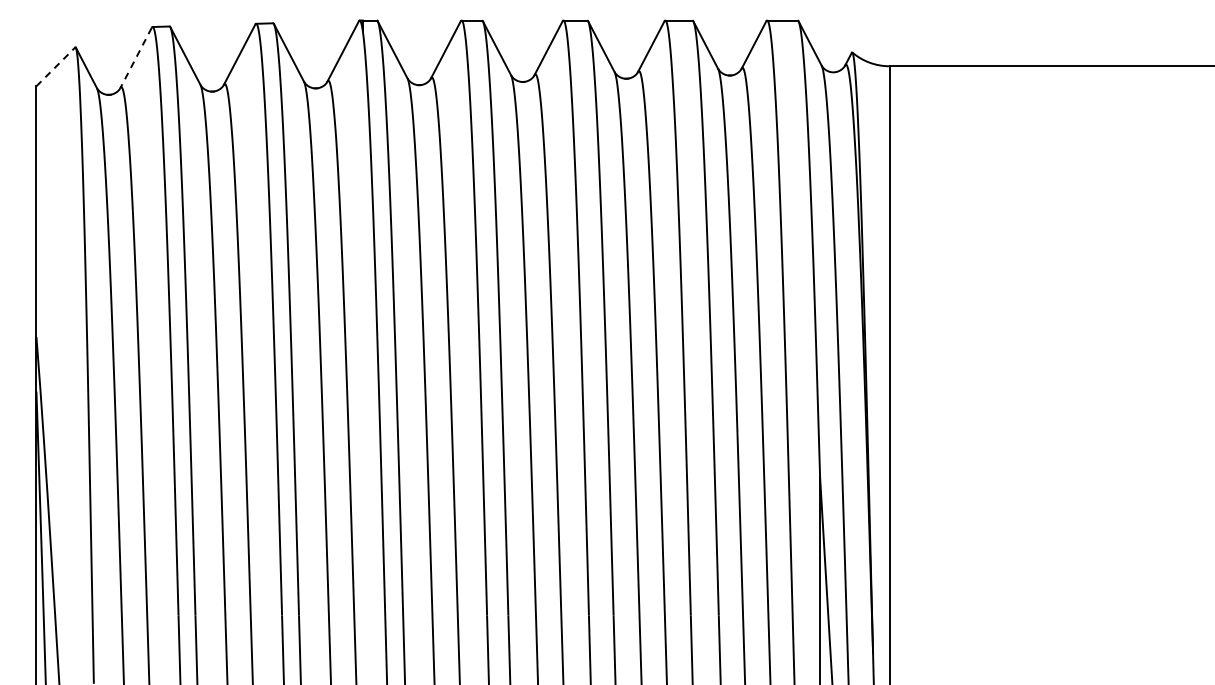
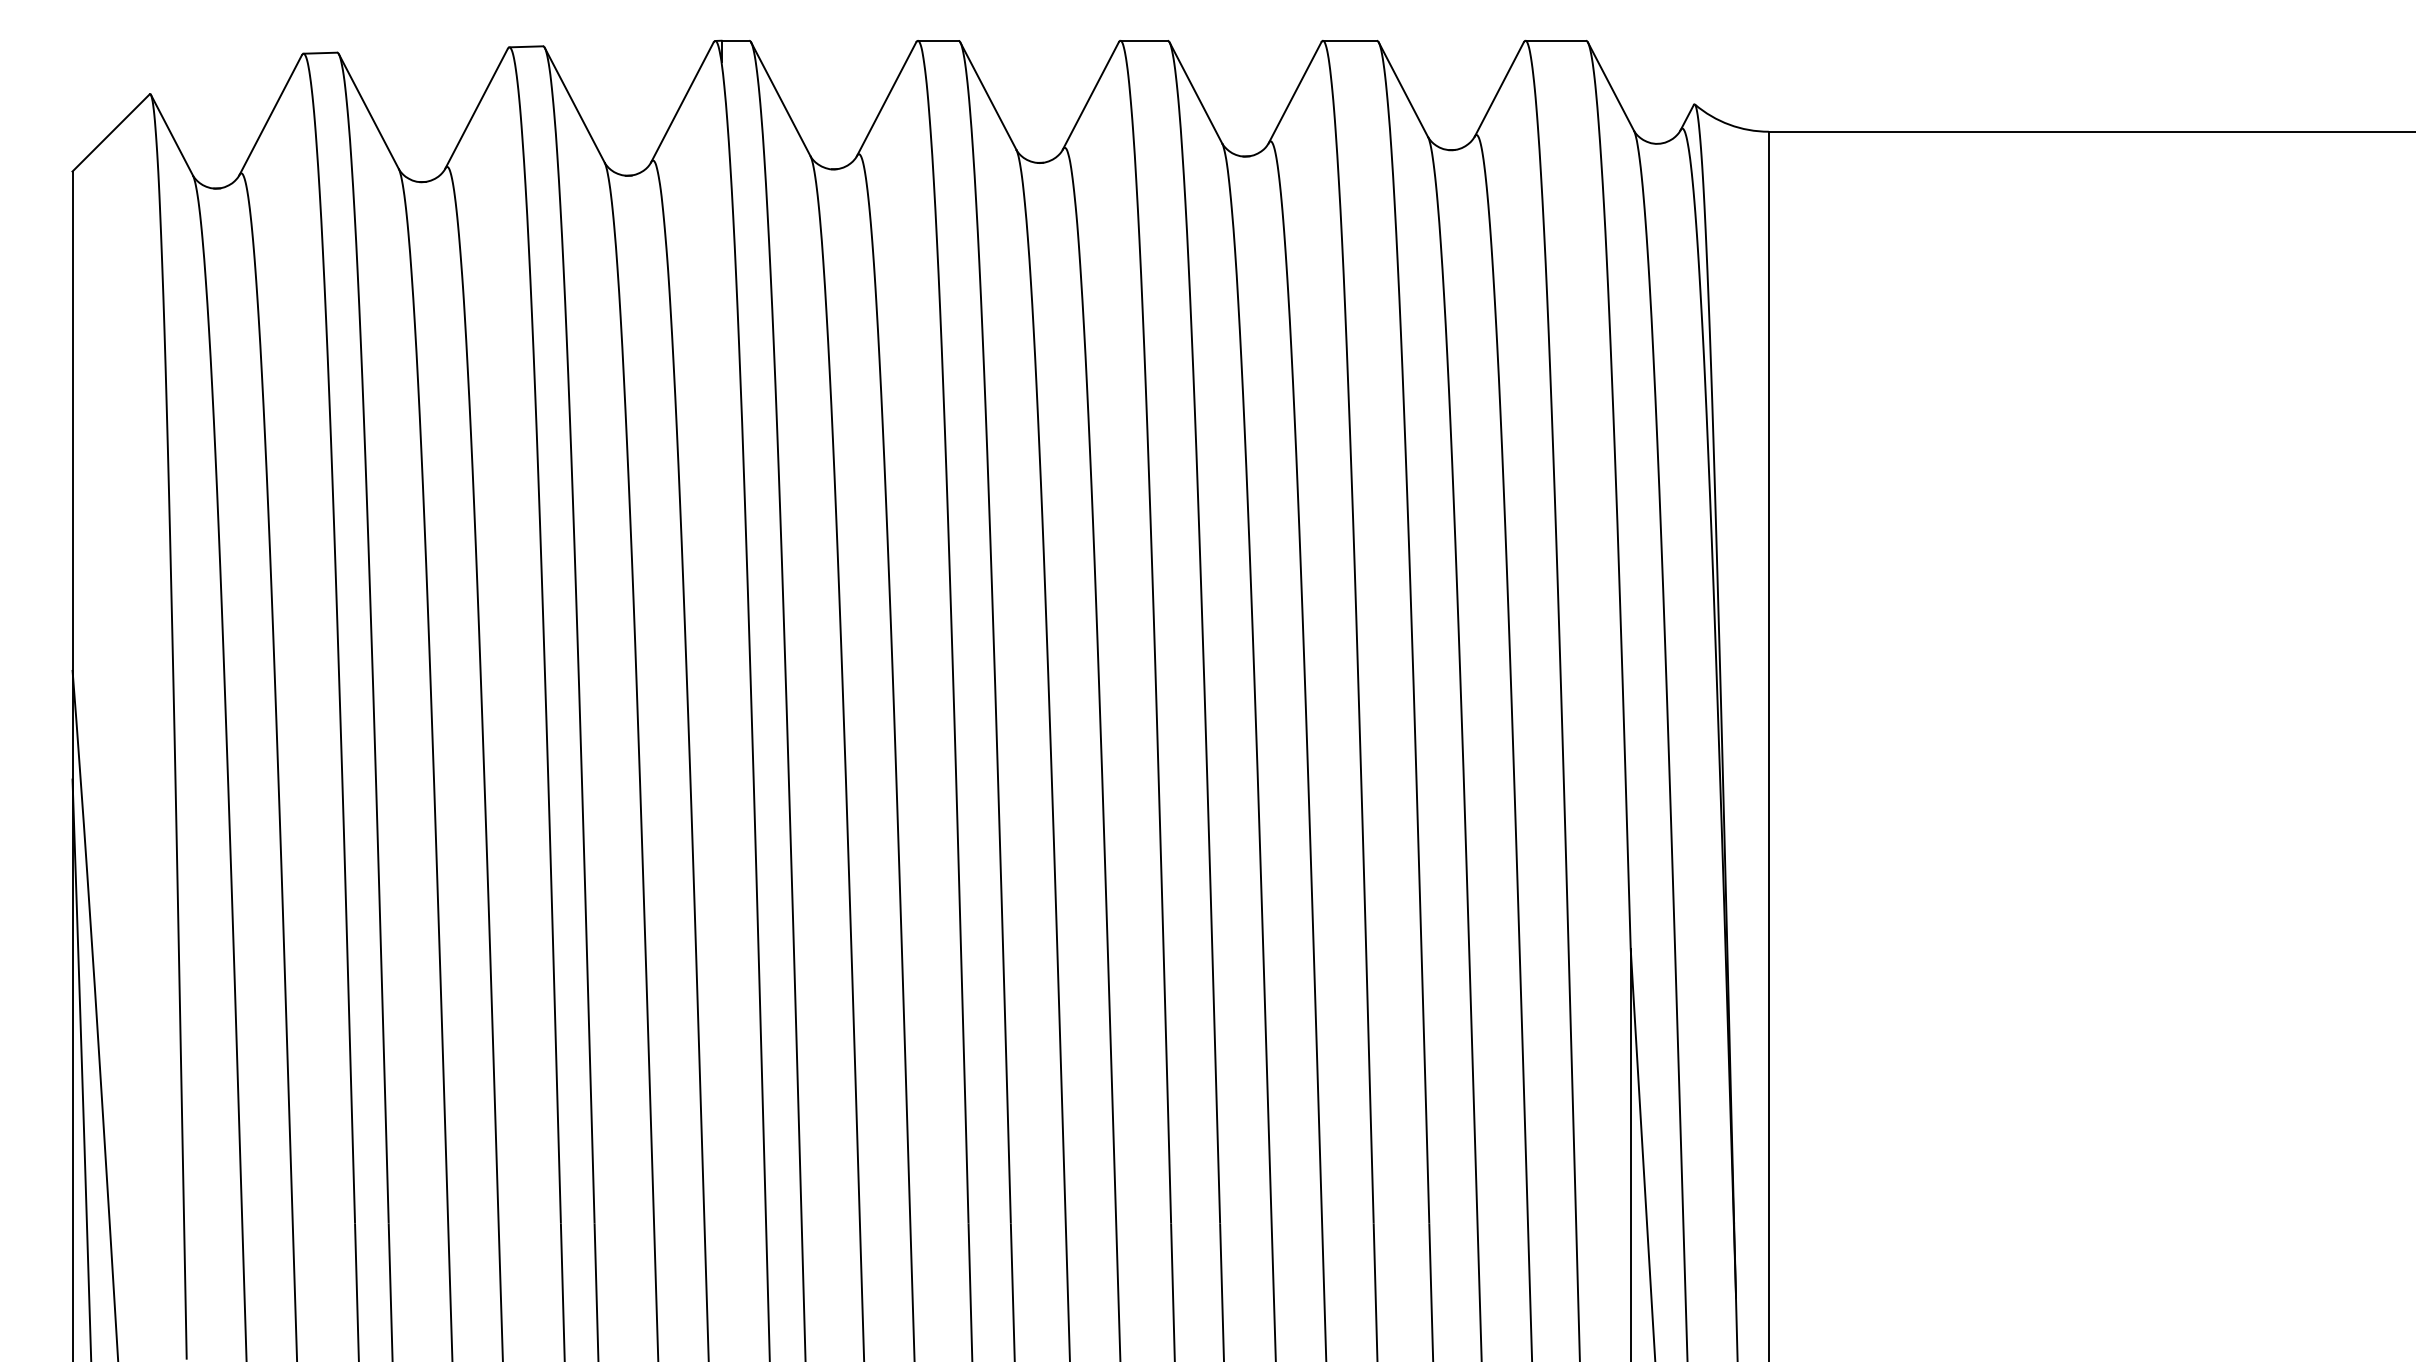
line: (136, 58) -> (271, 116), dashed -> solid
line: (56, 66) -> (112, 132), dashed -> solid

